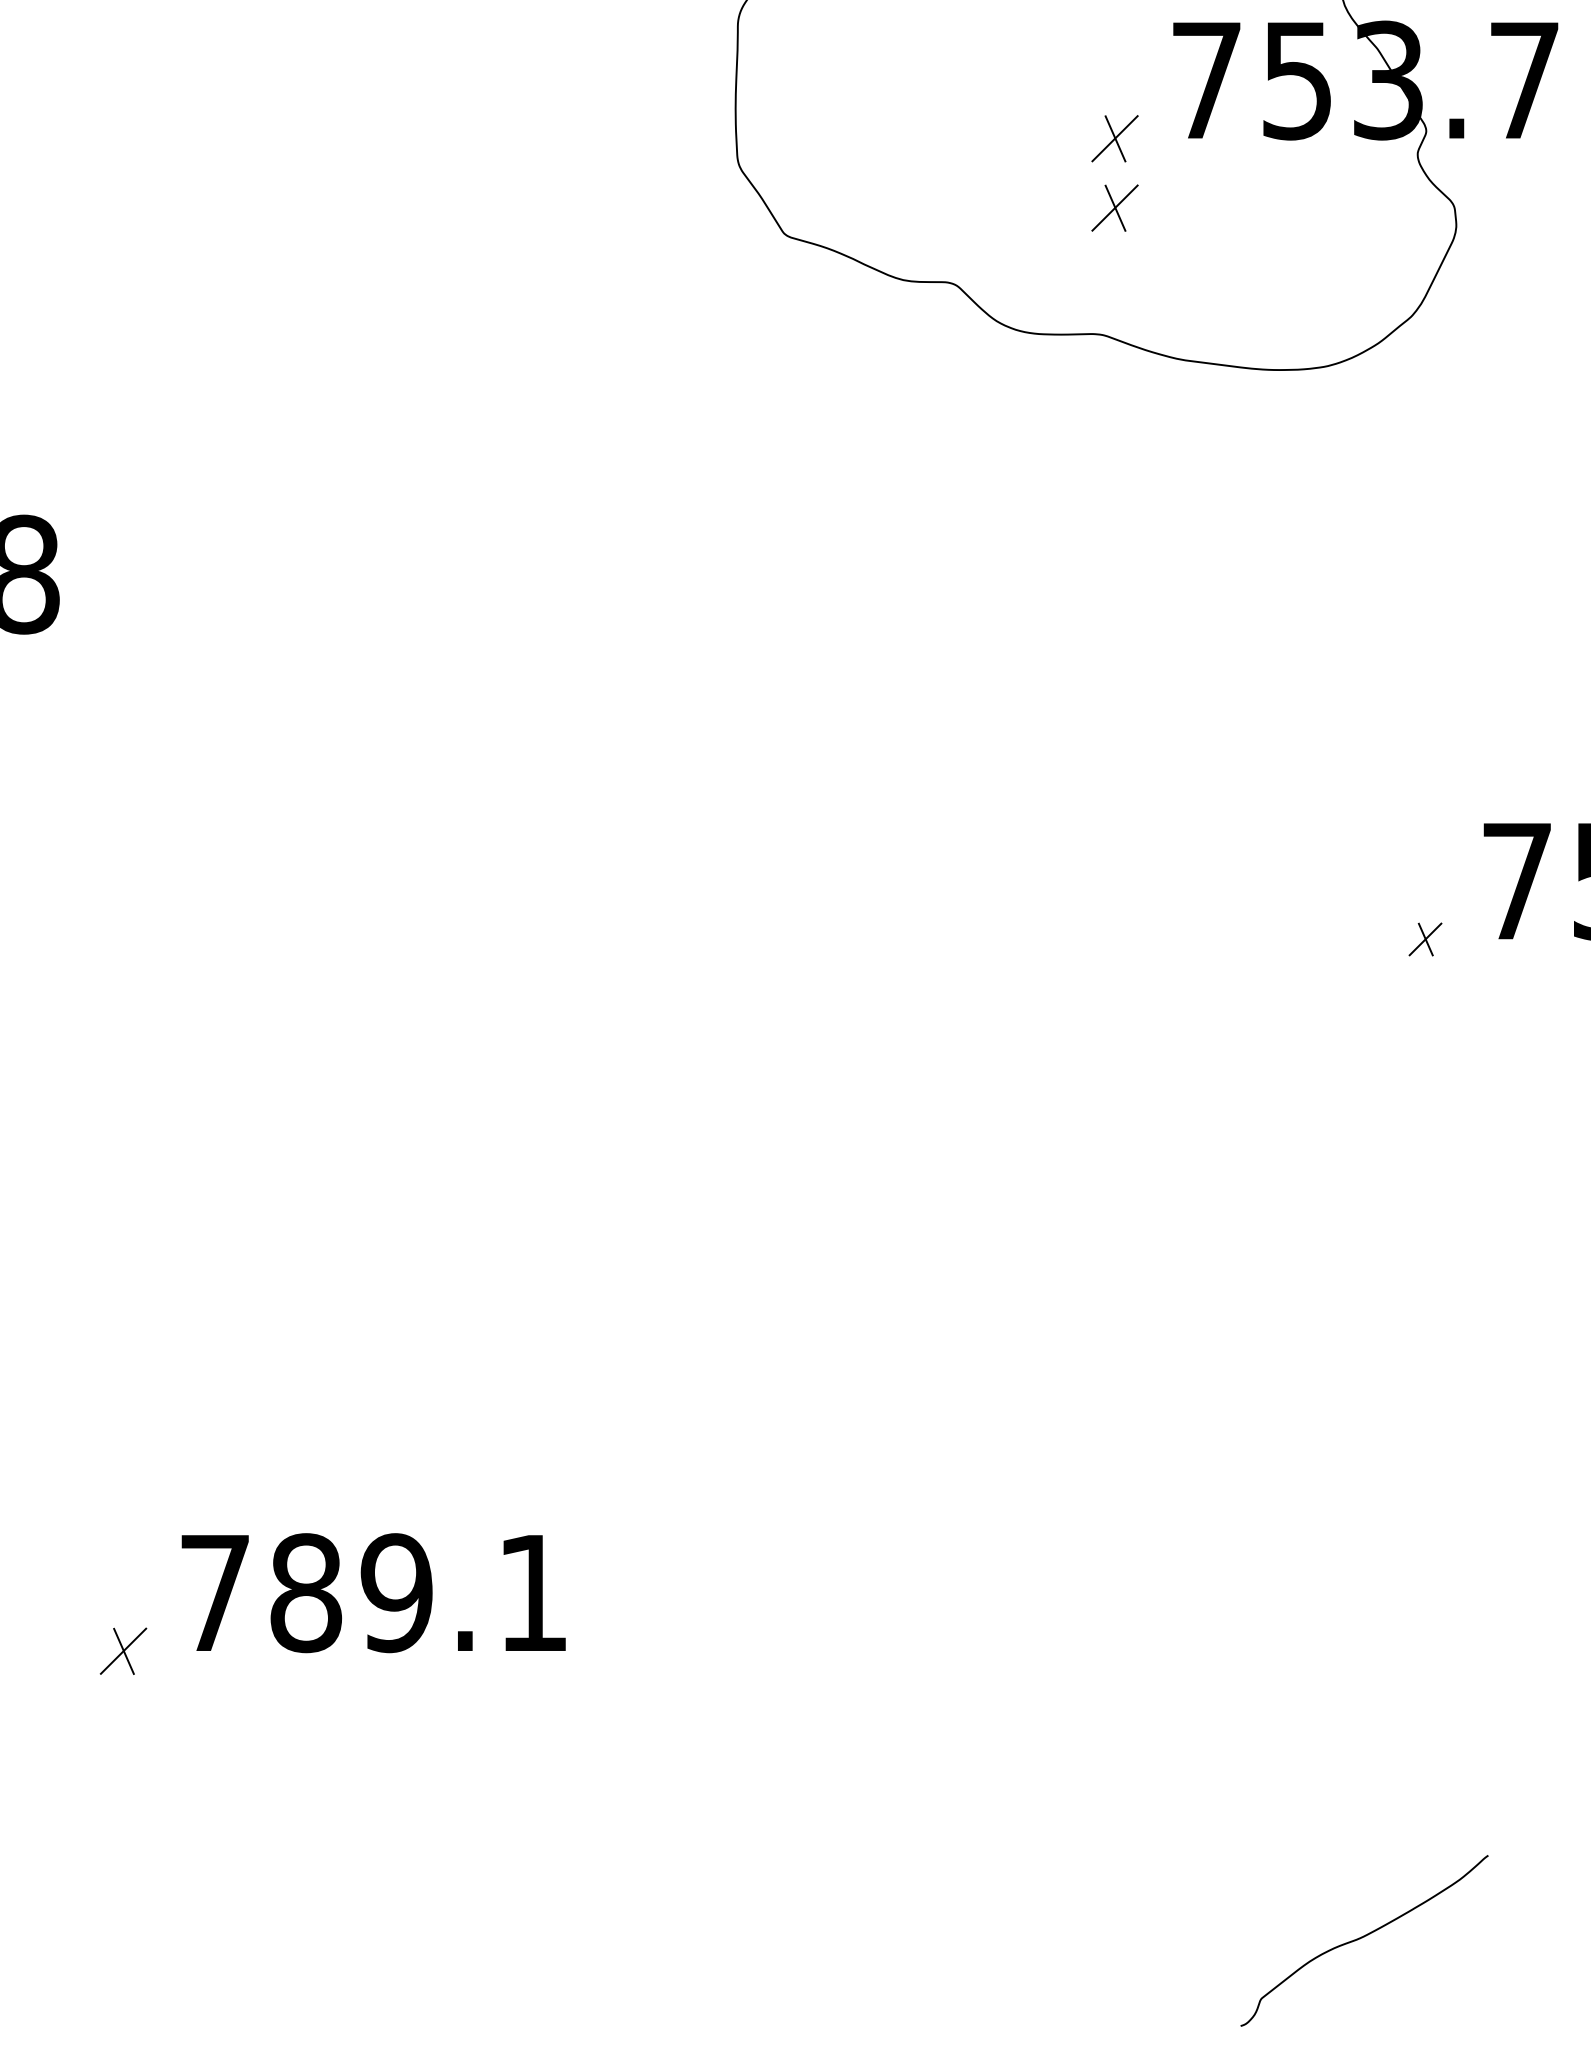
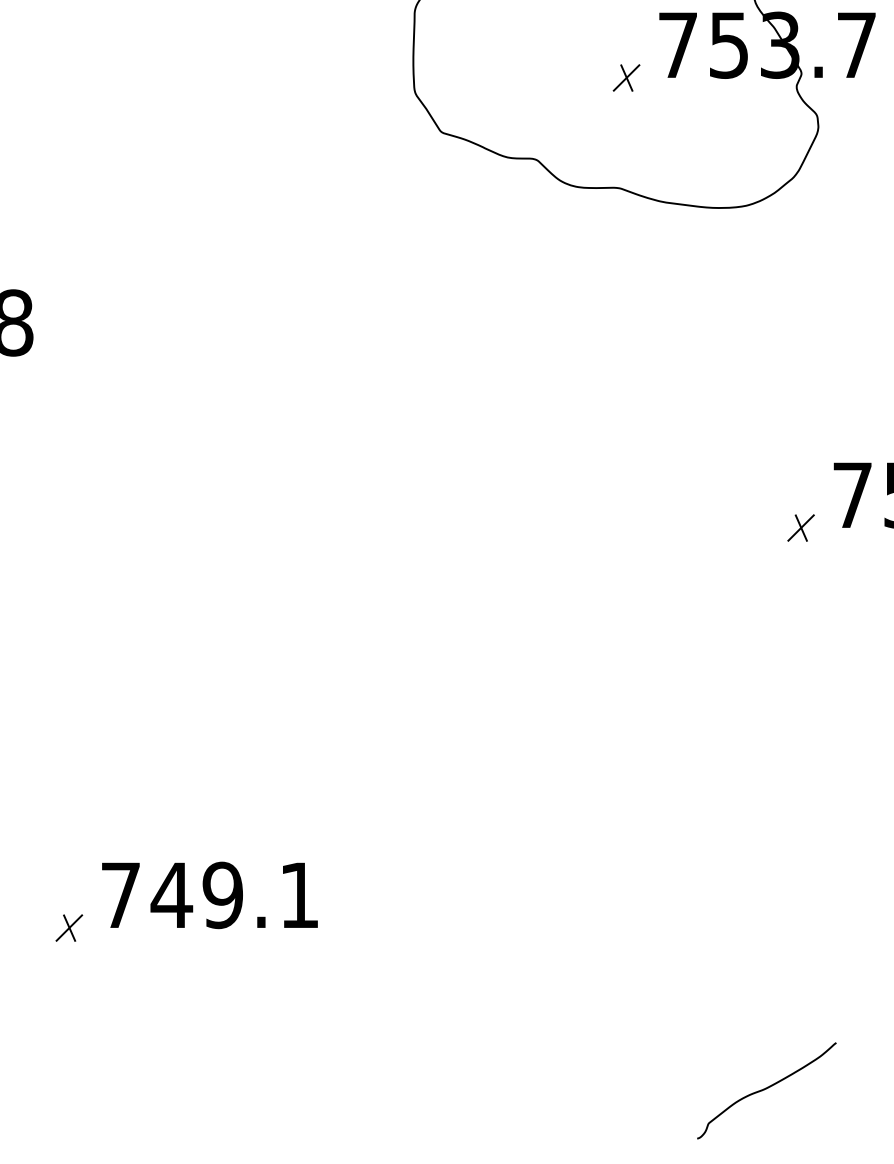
part: (1114, 207) -> (626, 116), removed
part: (1424, 938) -> (800, 527), size x1.43
text: (305, 1593) -> (171, 895), 789.1 -> 749.1

